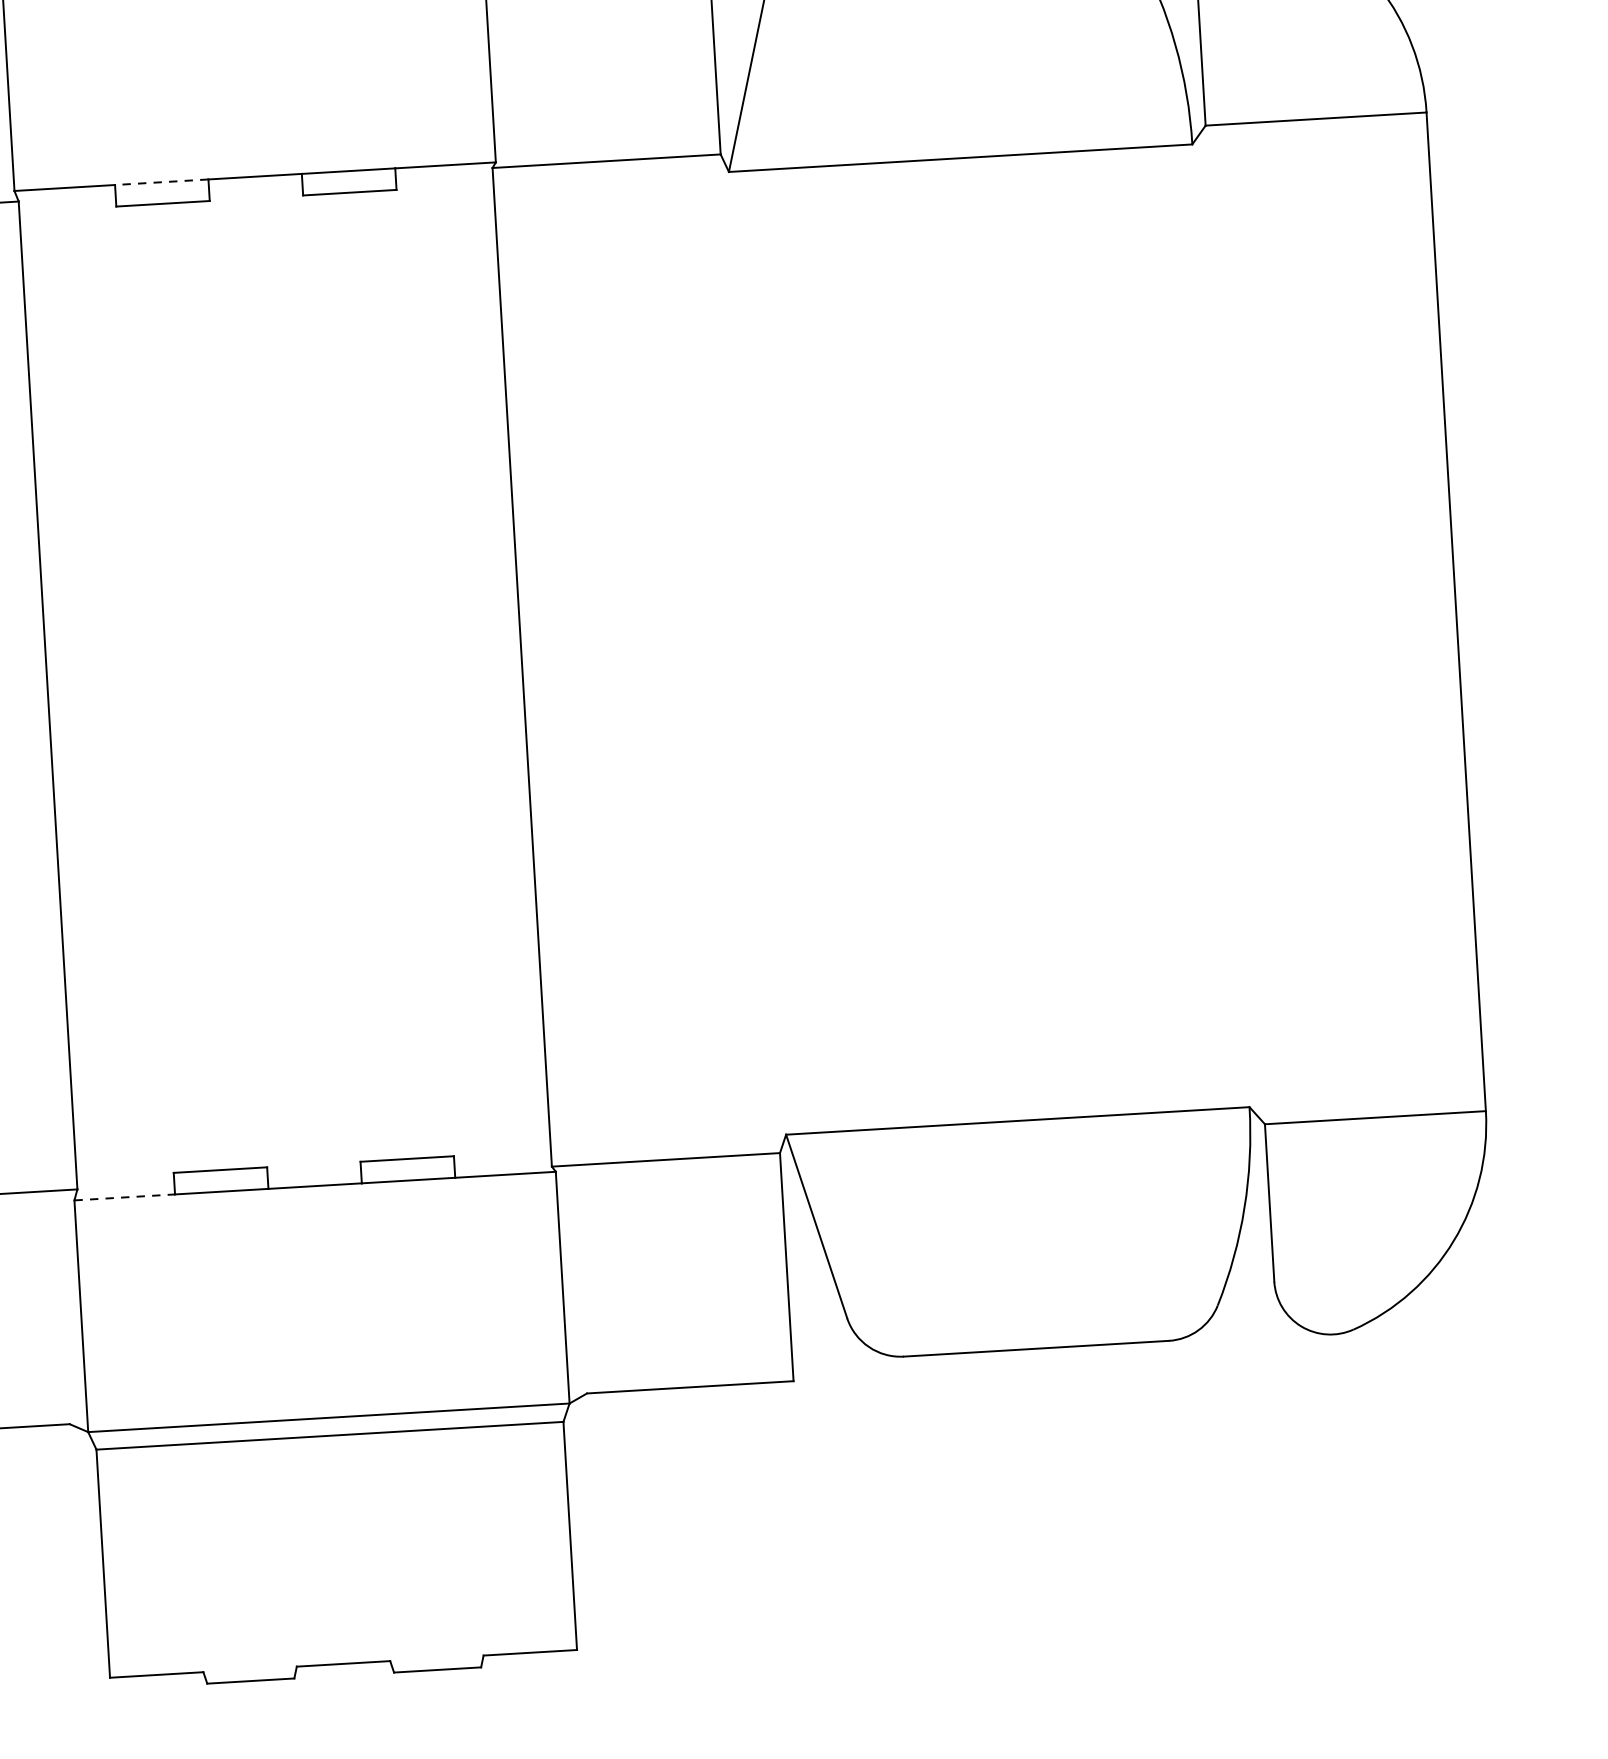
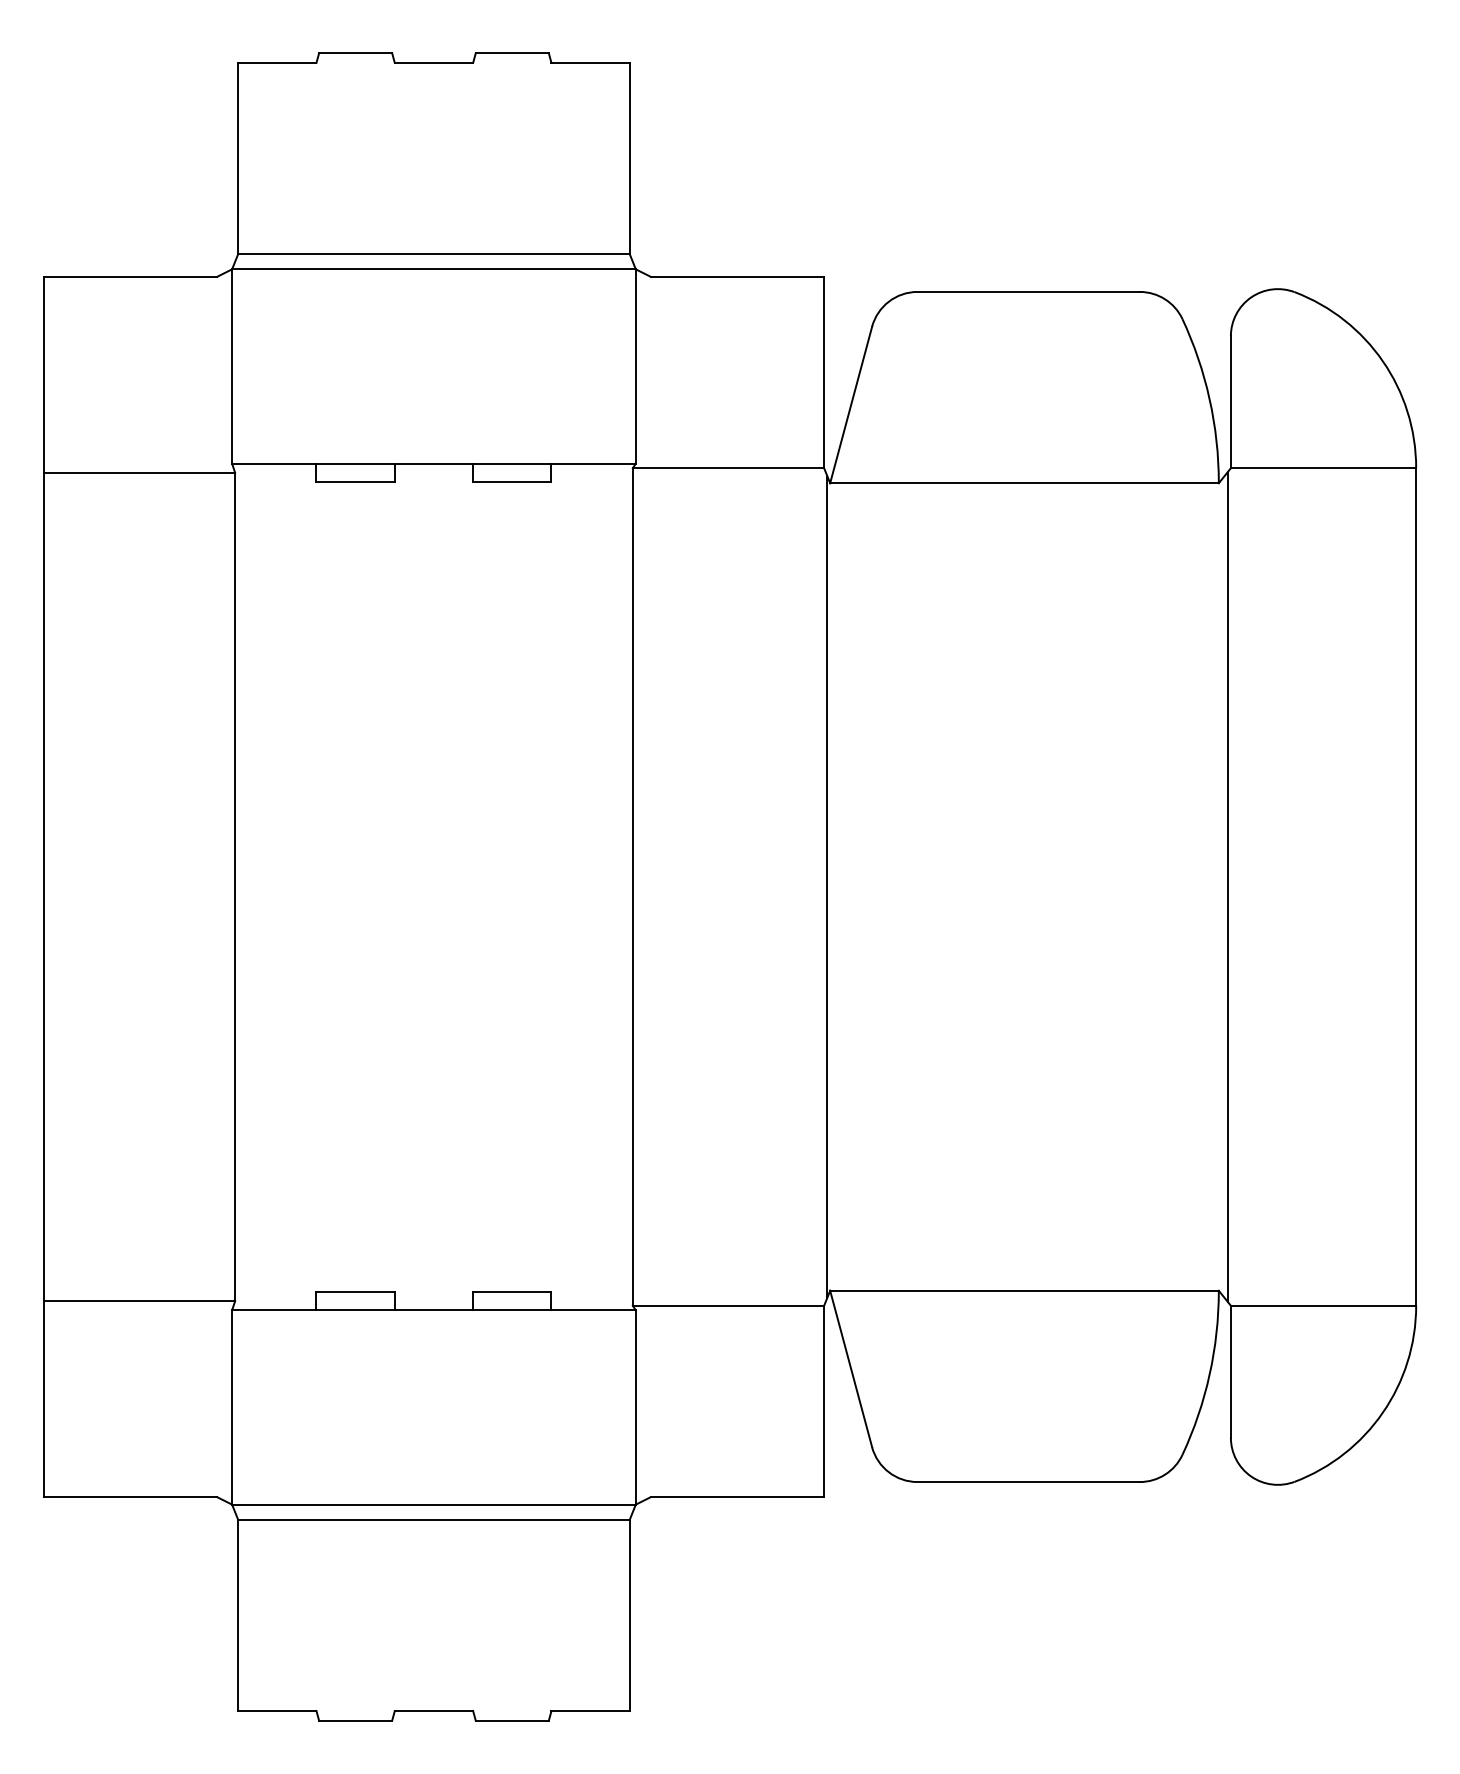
line: (161, 182) -> (355, 463), dashed -> solid
line: (1231, 625) -> (1227, 887), added
line: (754, 652) -> (827, 886), added
line: (125, 1197) -> (274, 1310), dashed -> solid

